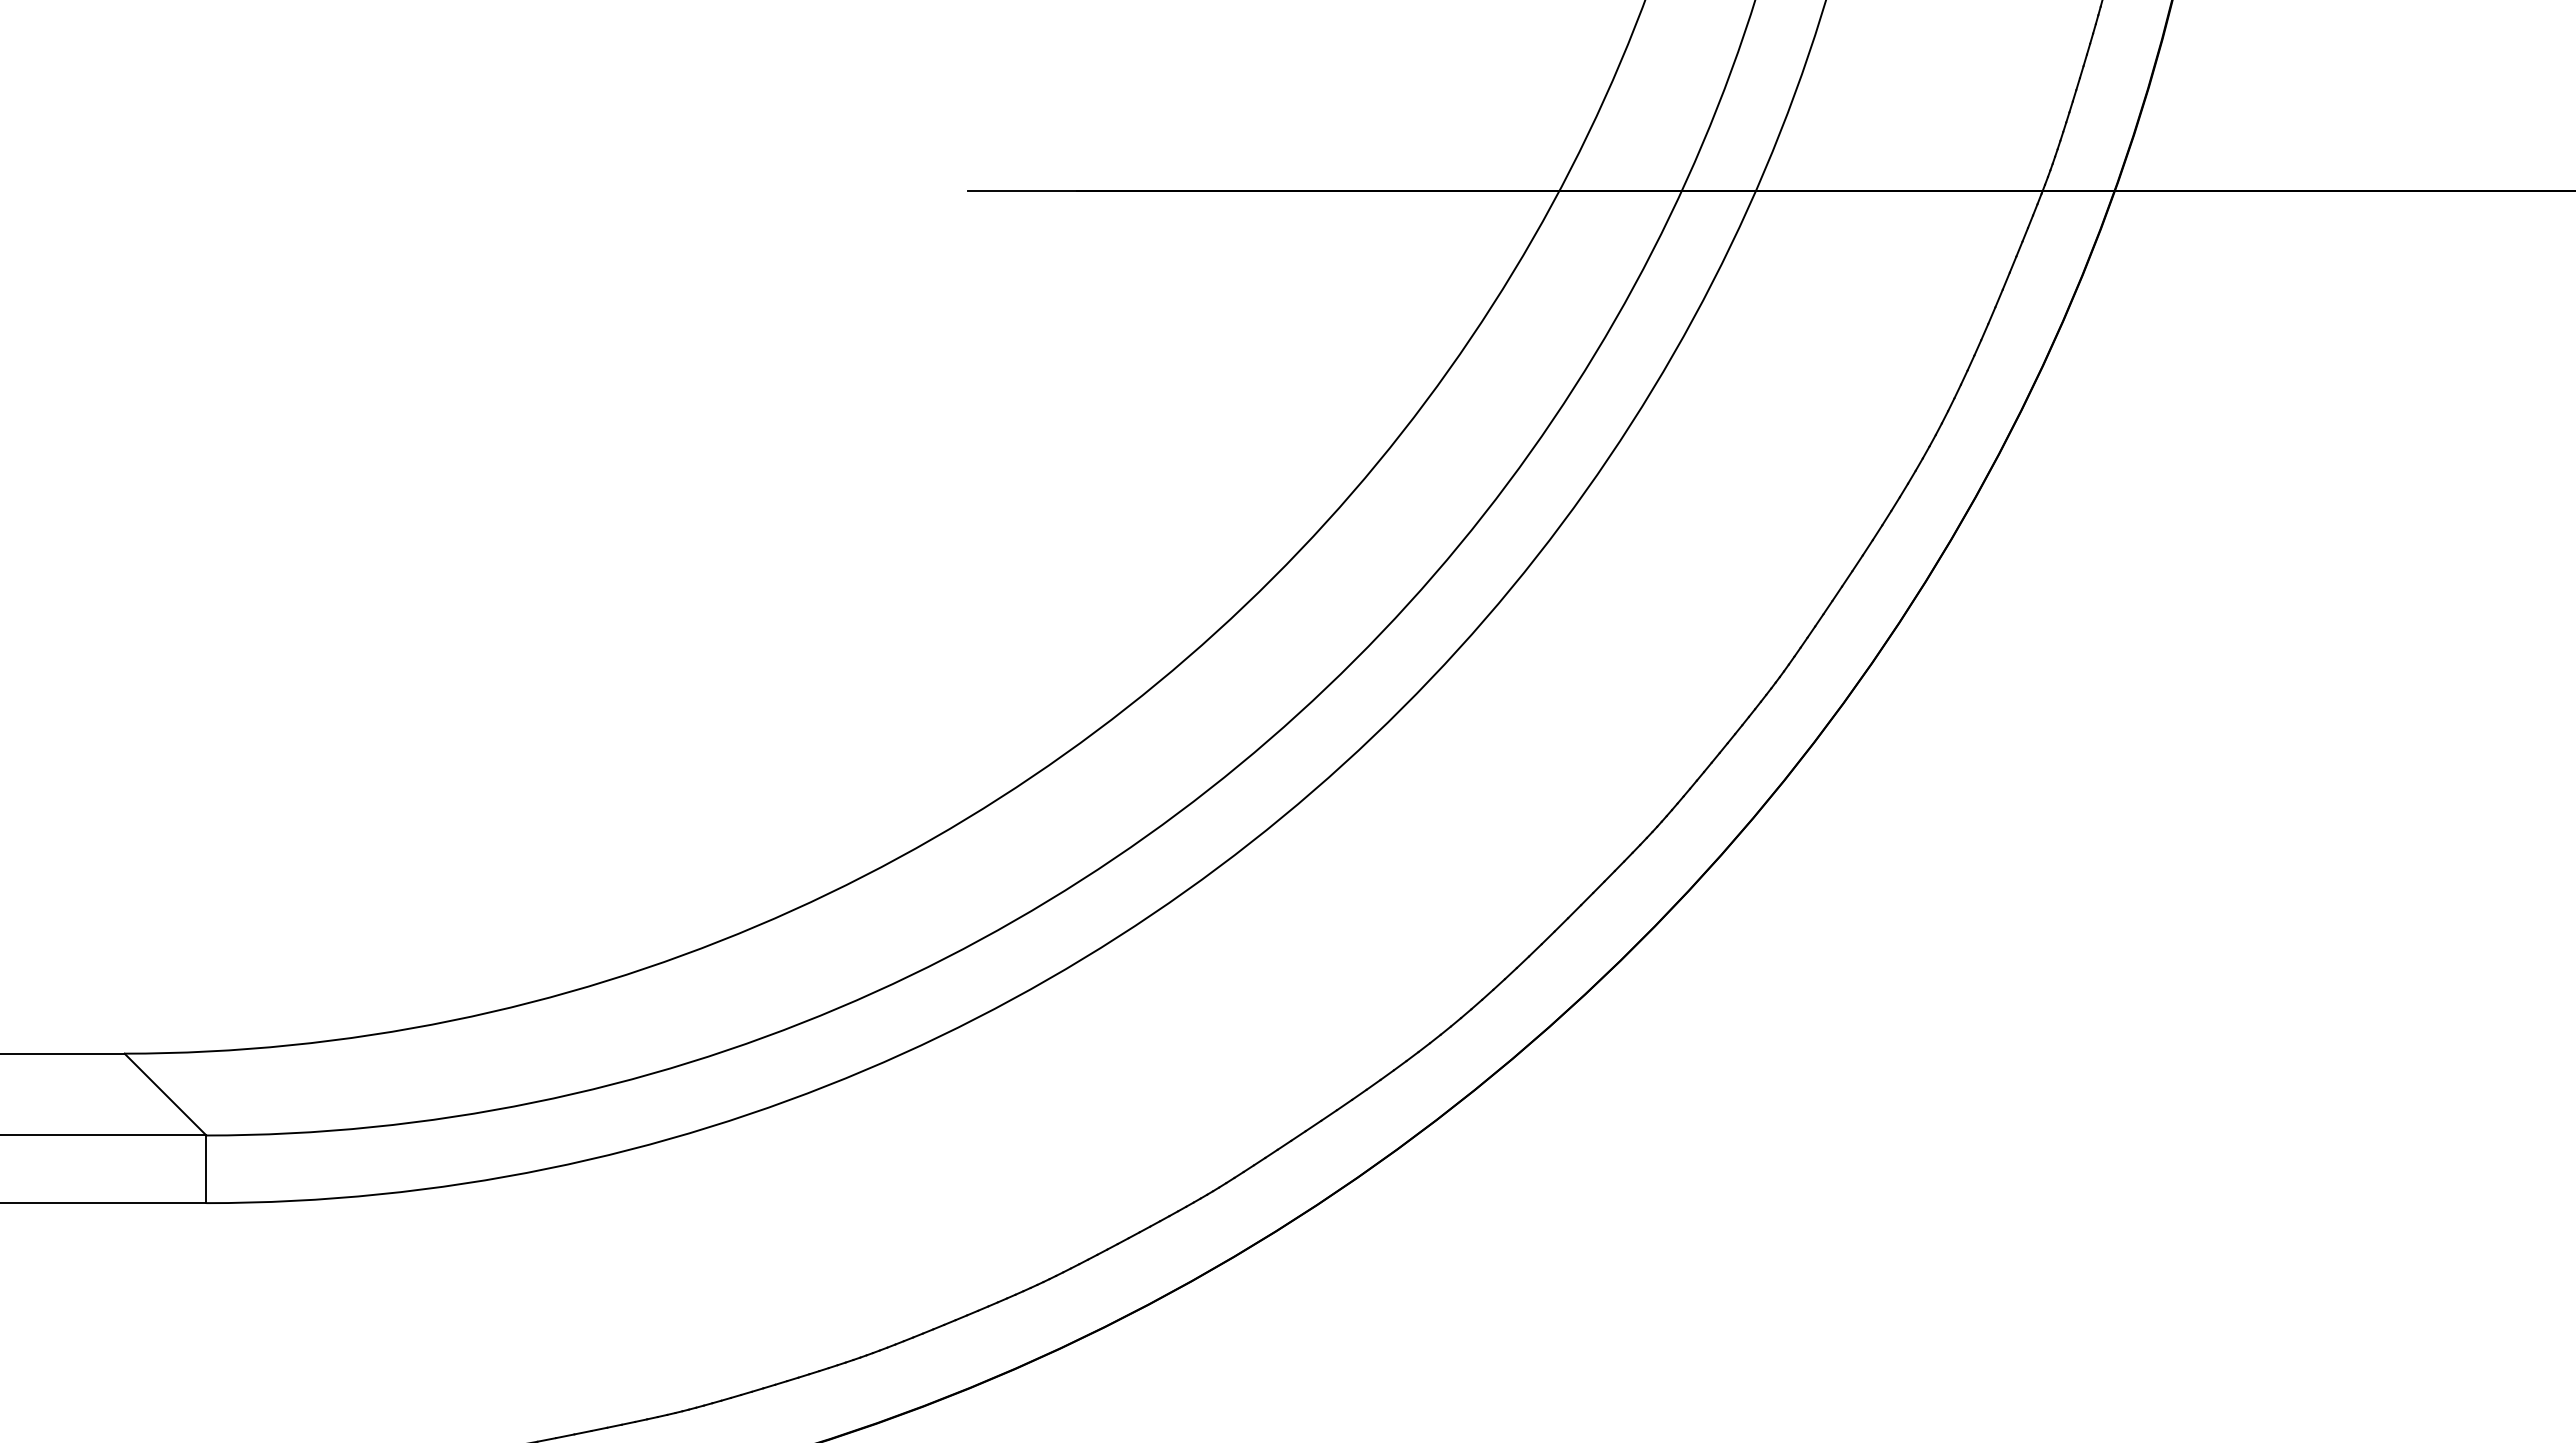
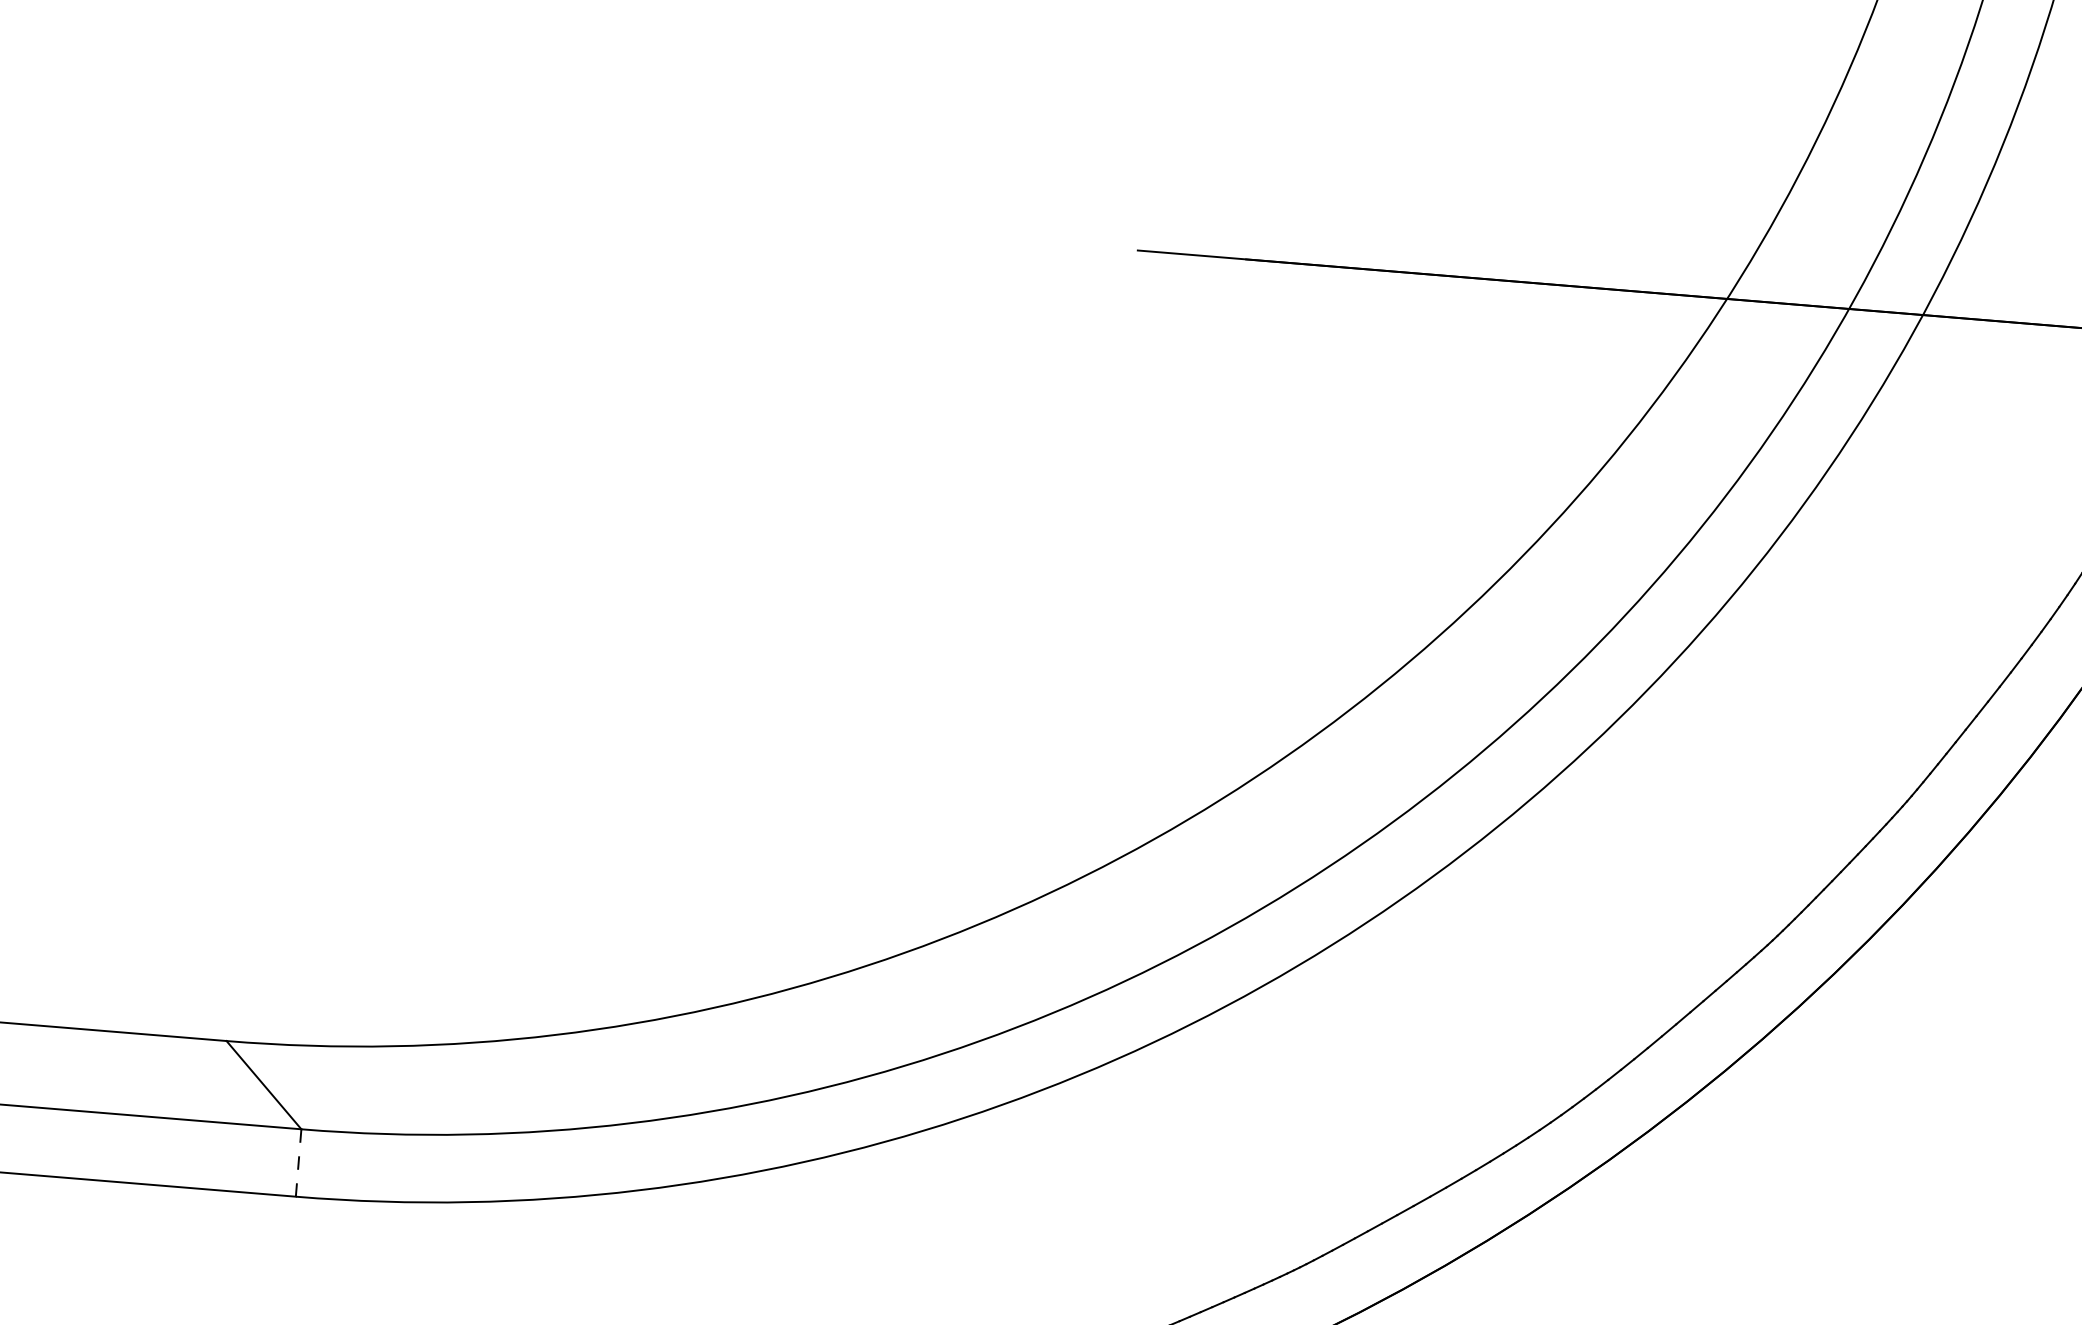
line: (206, 1169) -> (298, 1163), solid -> dashed

